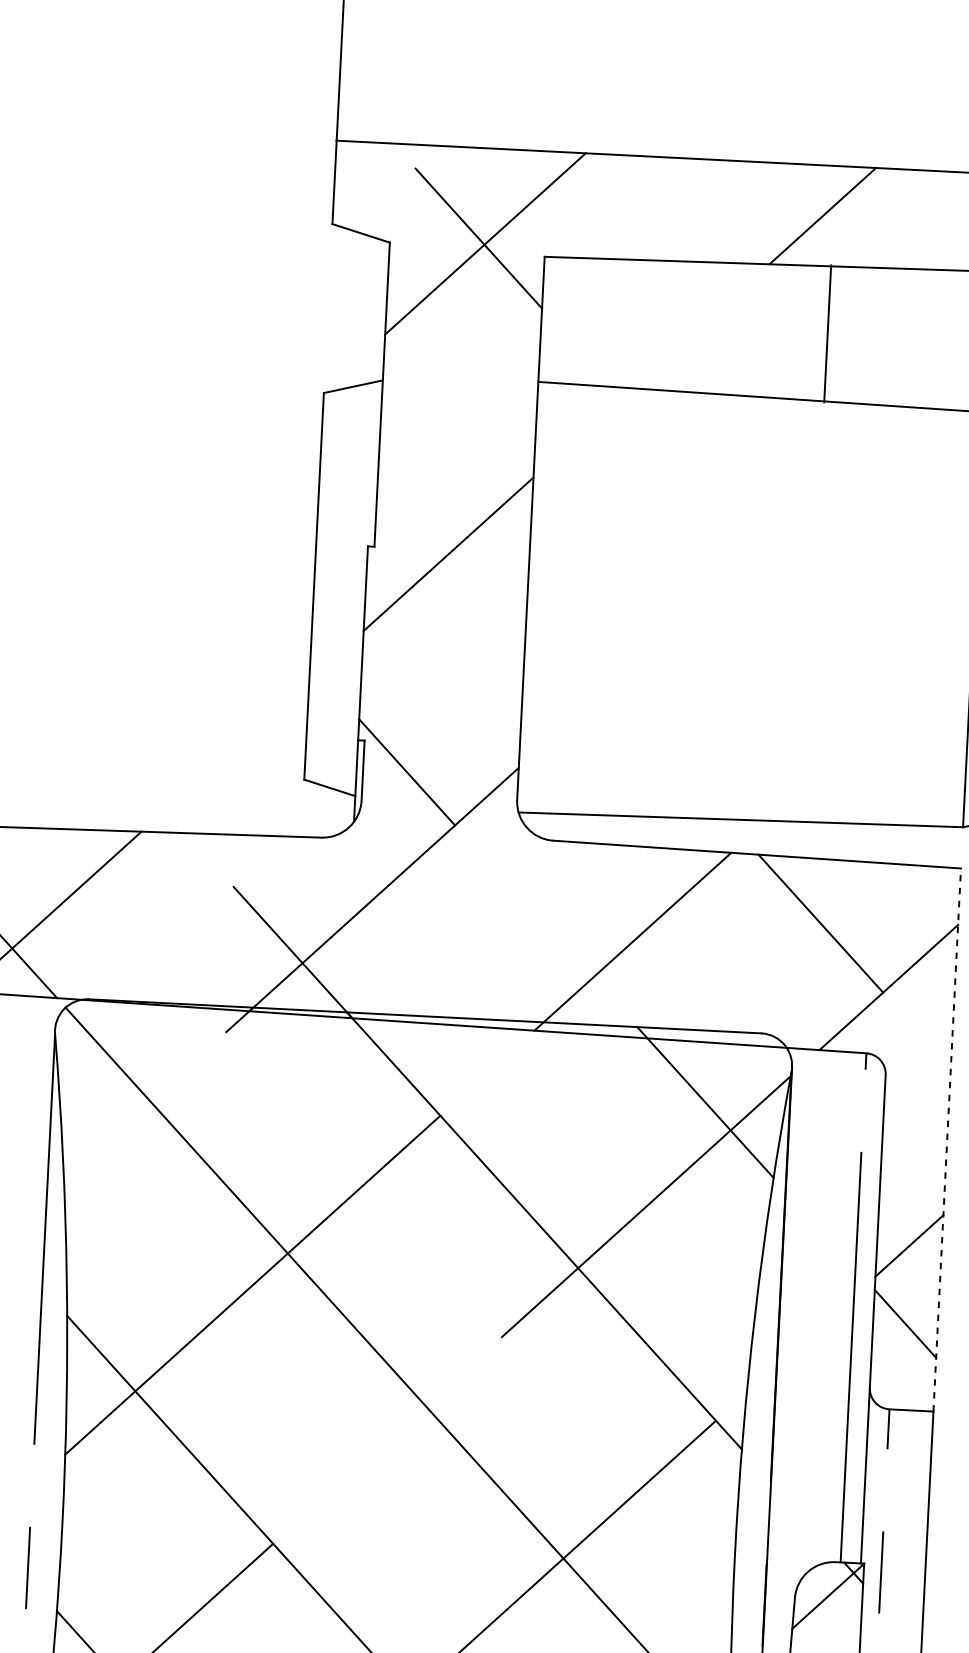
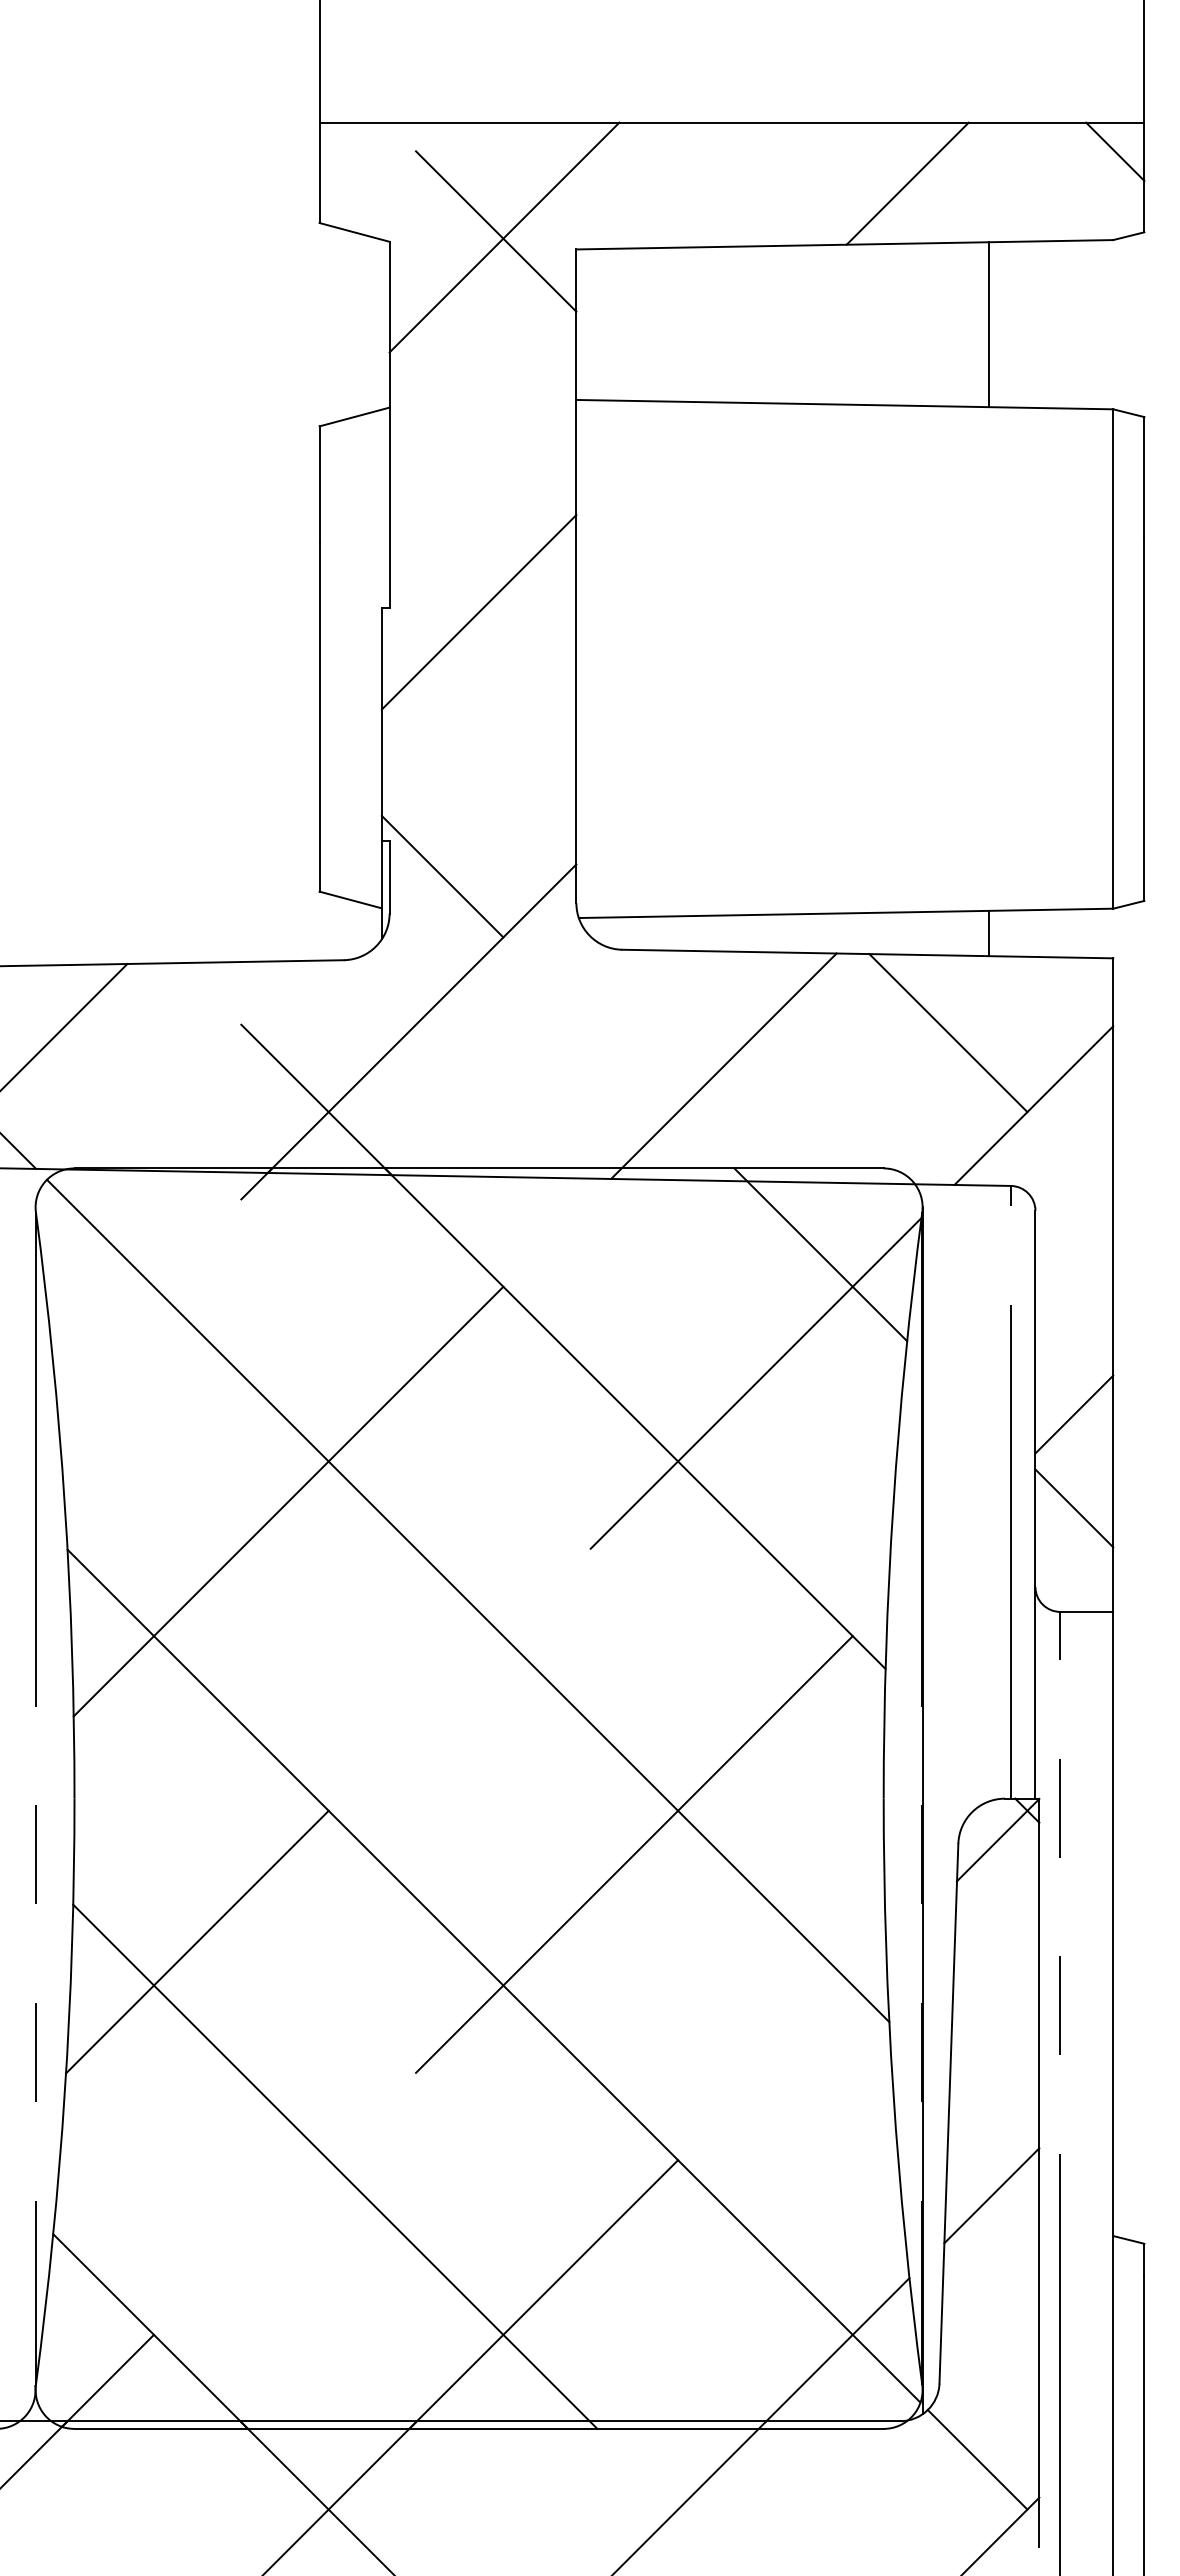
line: (827, 333) -> (988, 324), moved
line: (858, 842) -> (988, 933), added
line: (947, 1140) -> (1113, 1285), dashed -> solid

